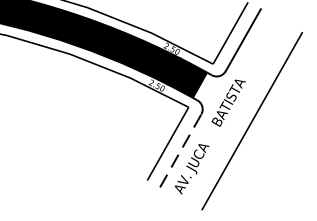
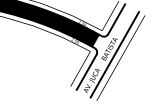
line: (238, 113) -> (114, 54), added
line: (180, 149) -> (86, 71), dashed -> solid

